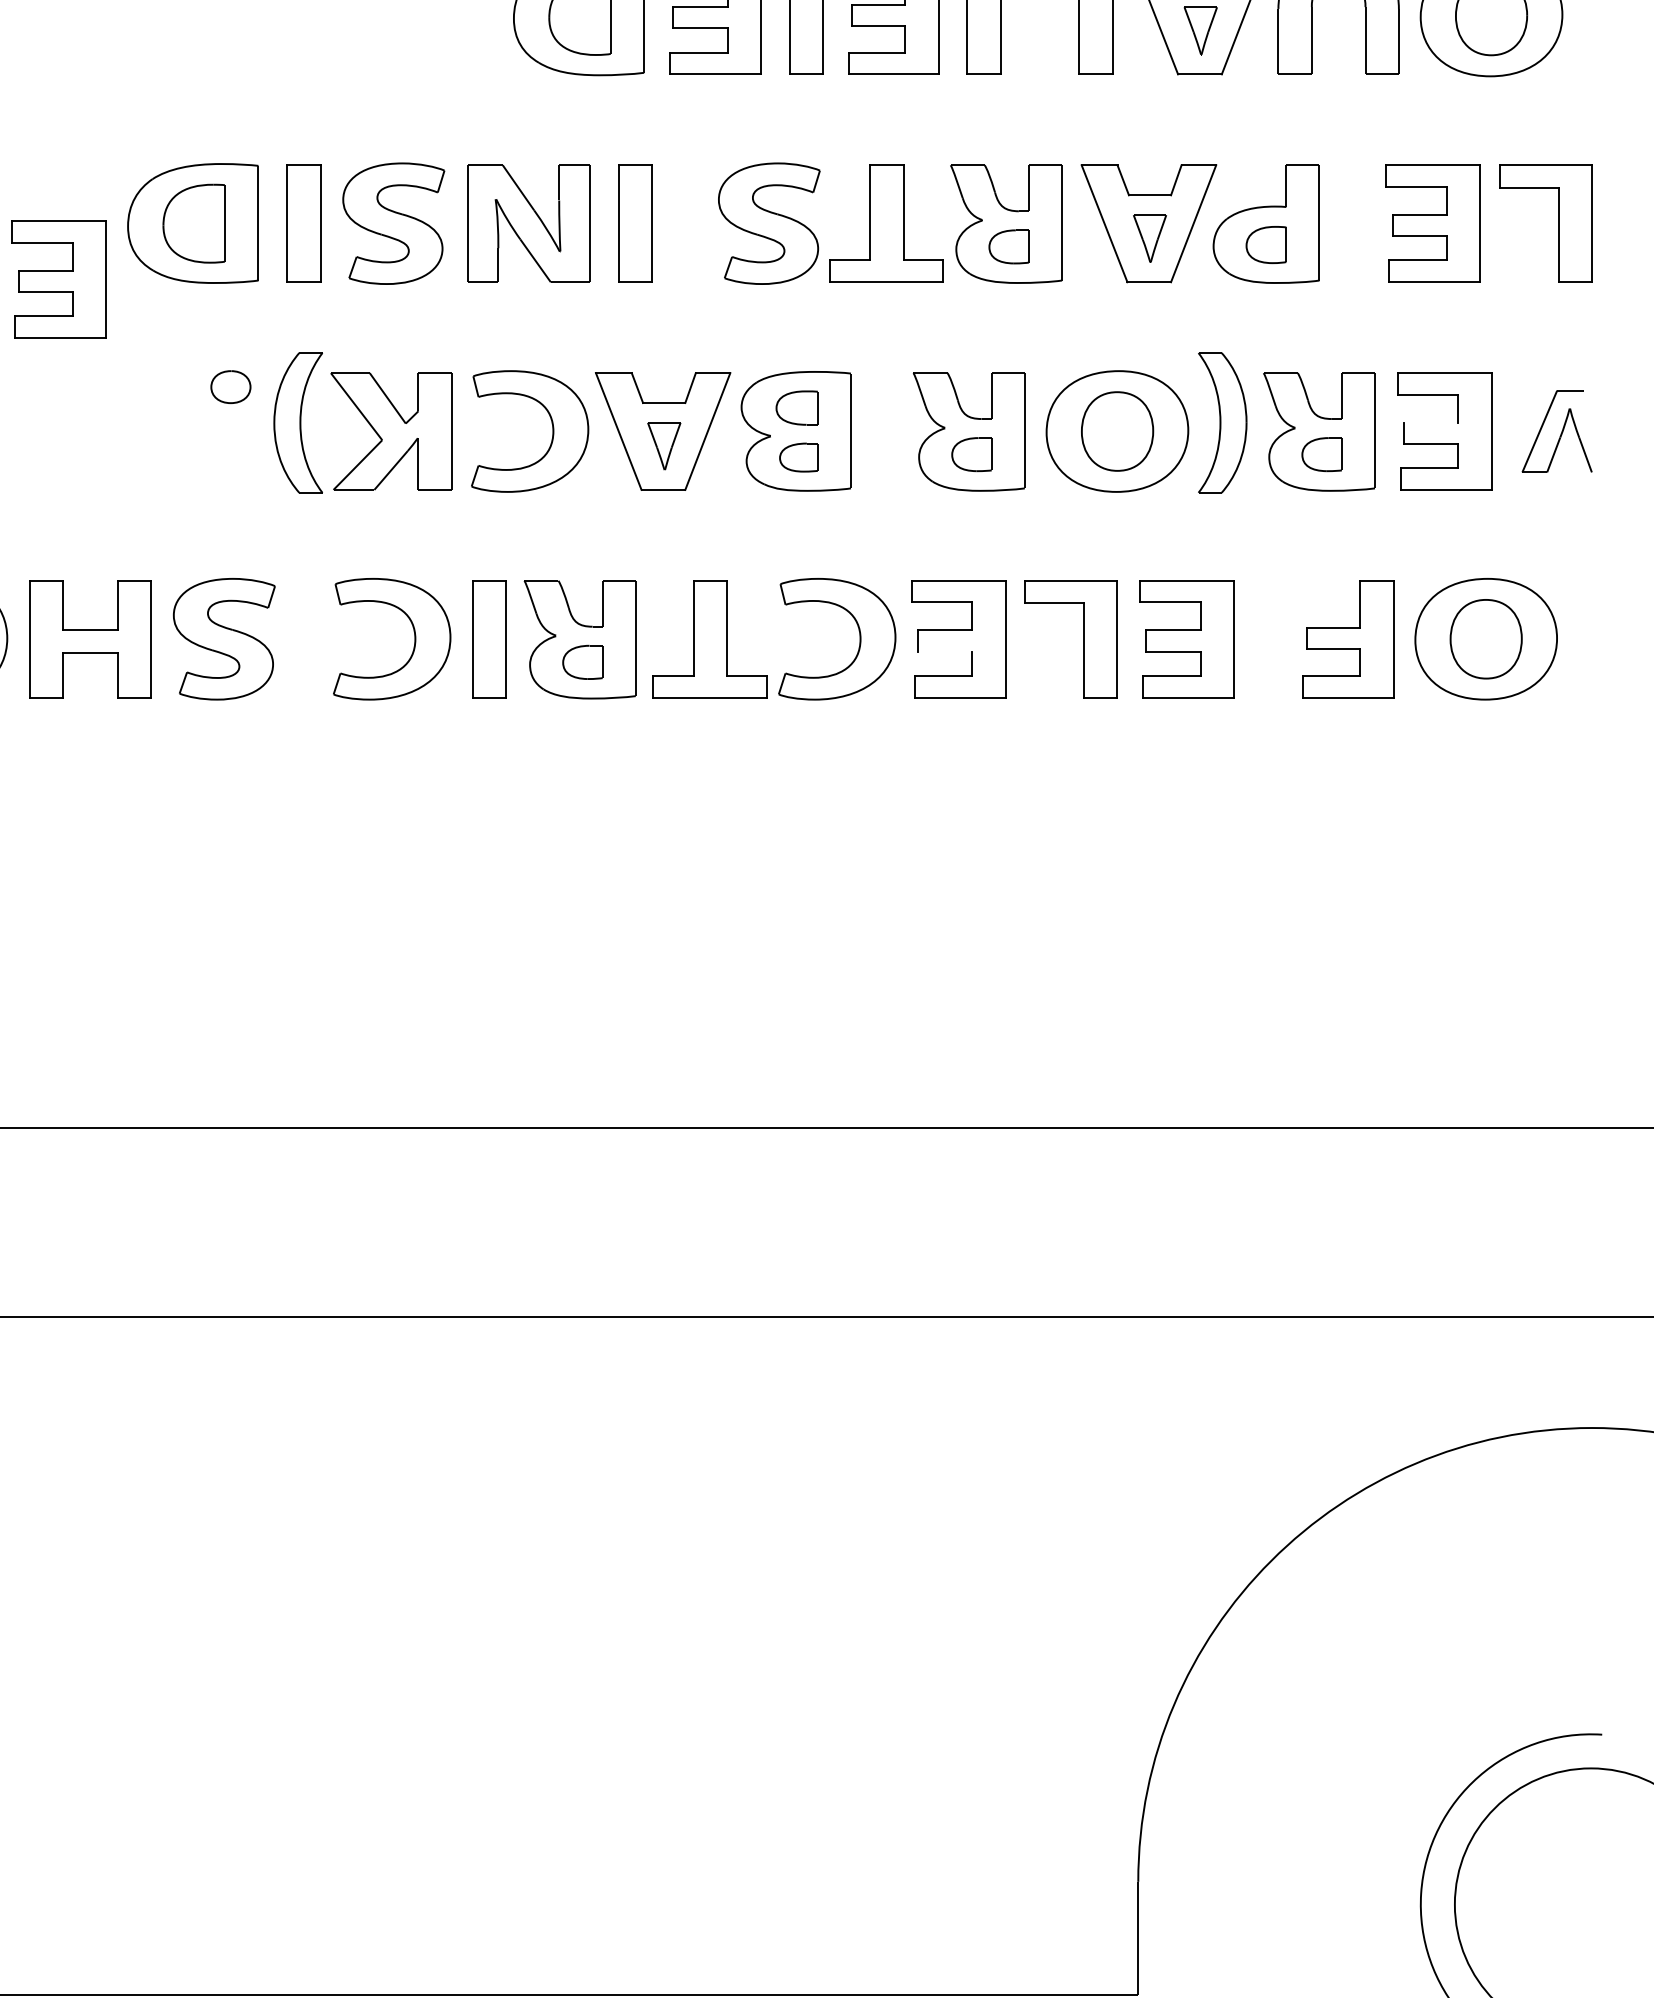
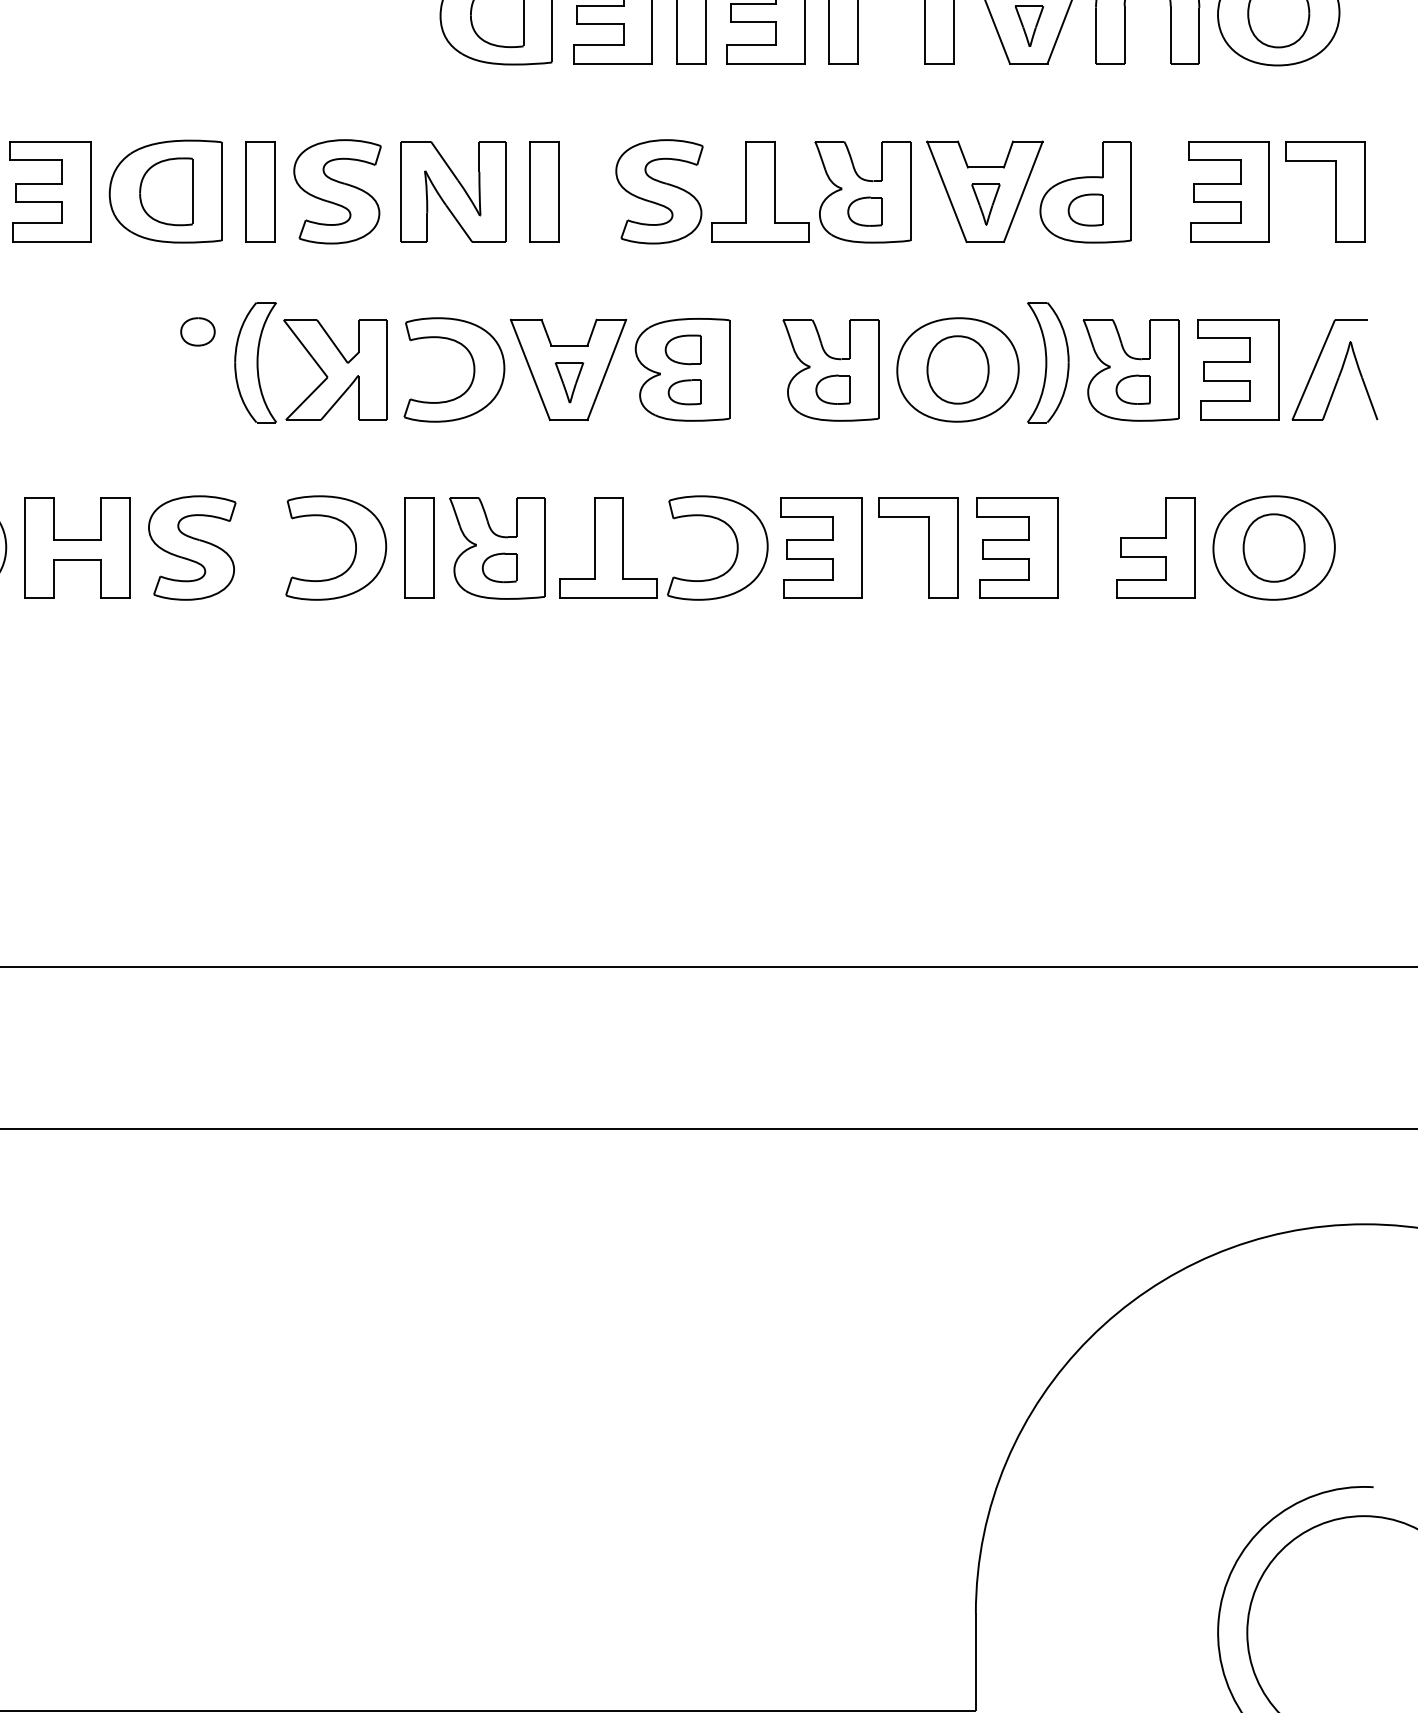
part: (58, 279) -> (50, 191), moved
line: (1430, 422) -> (1226, 362), added
part: (1556, 430) -> (1334, 369), size x1.43
line: (944, 651) -> (809, 558), added

